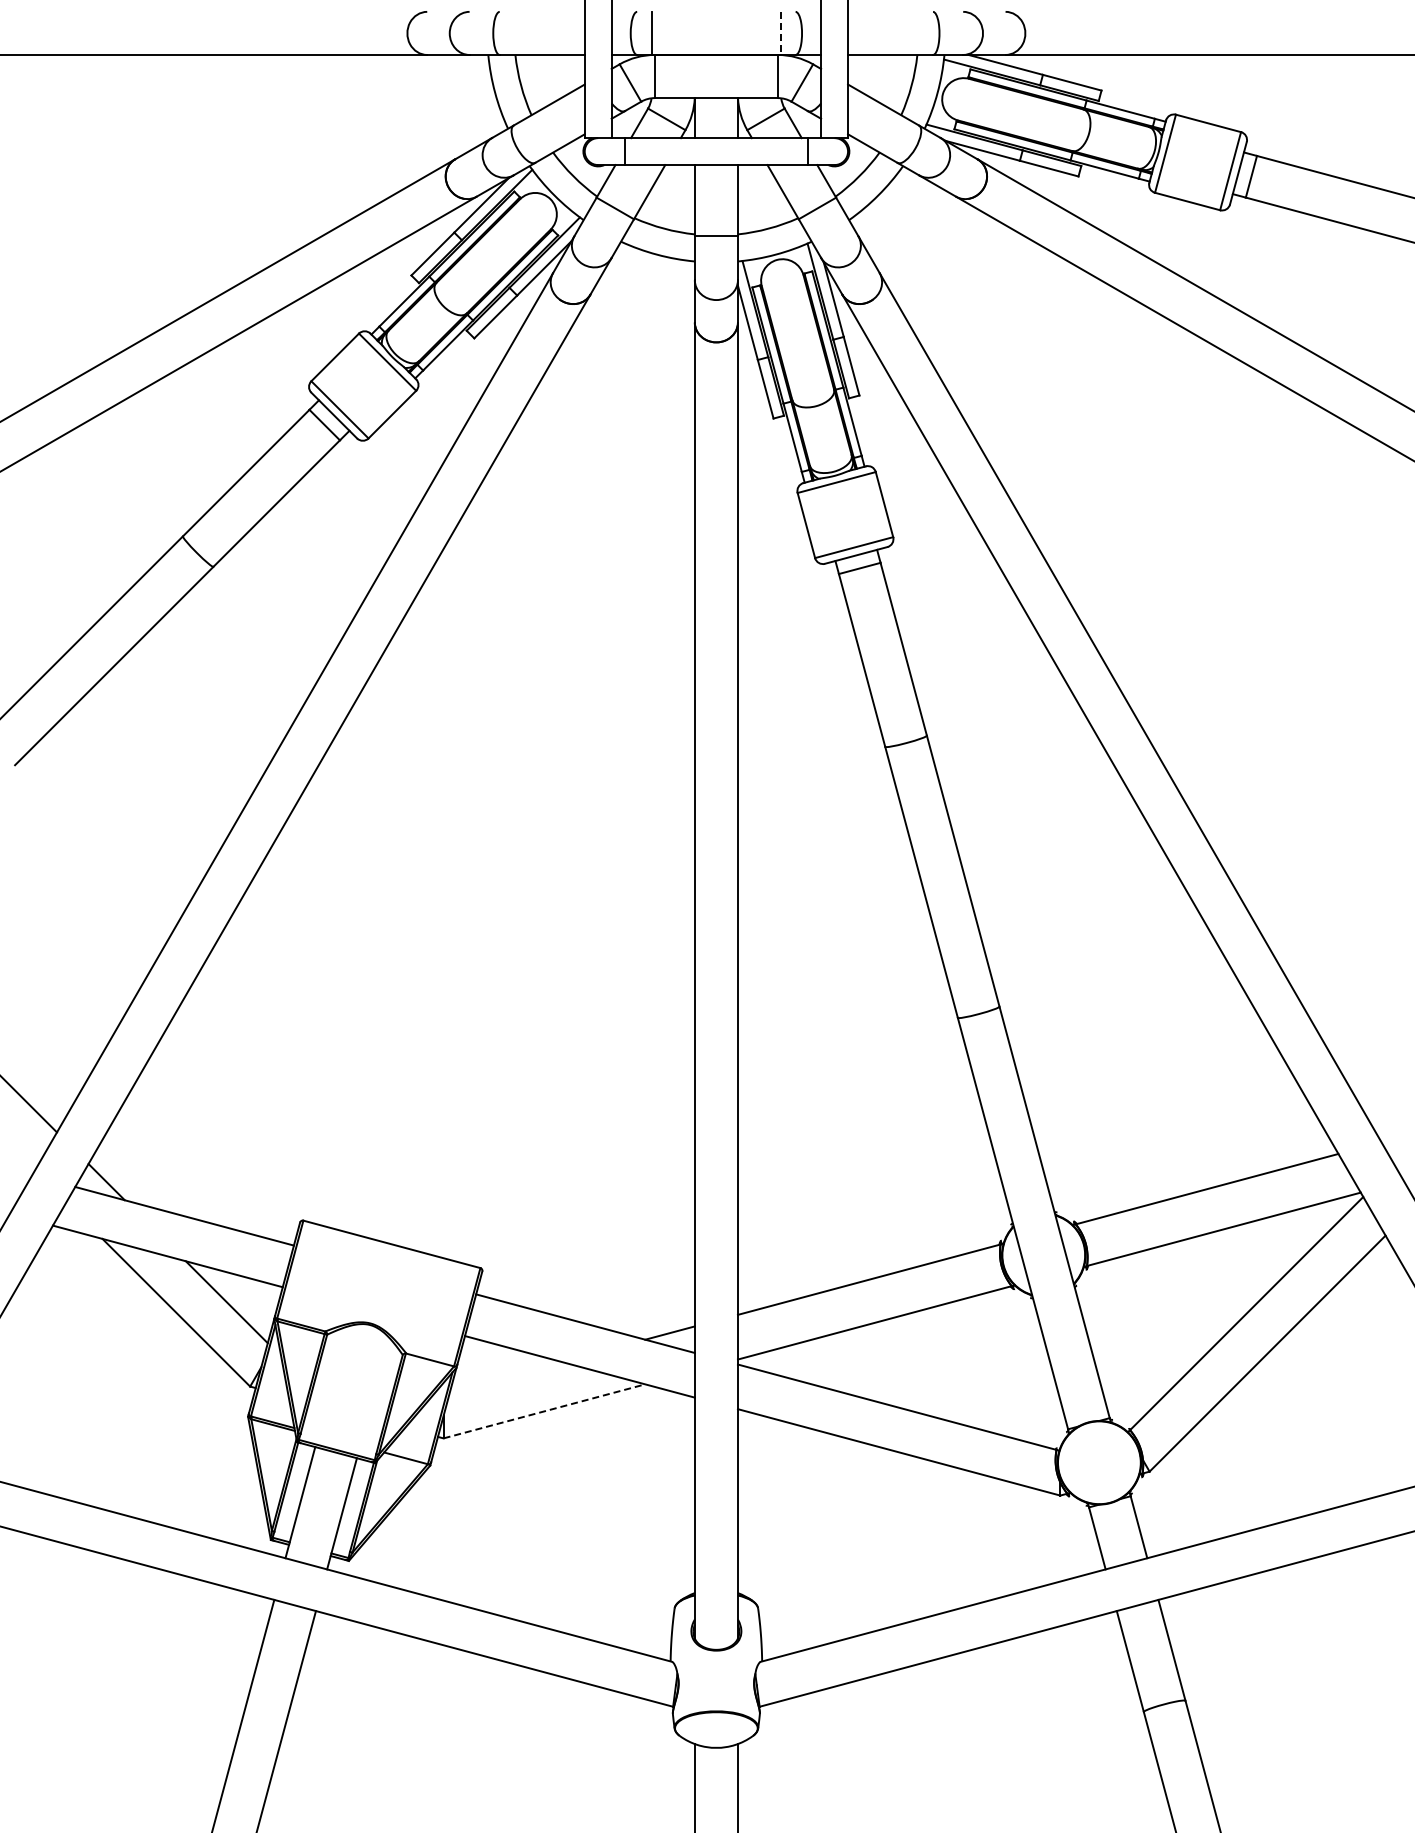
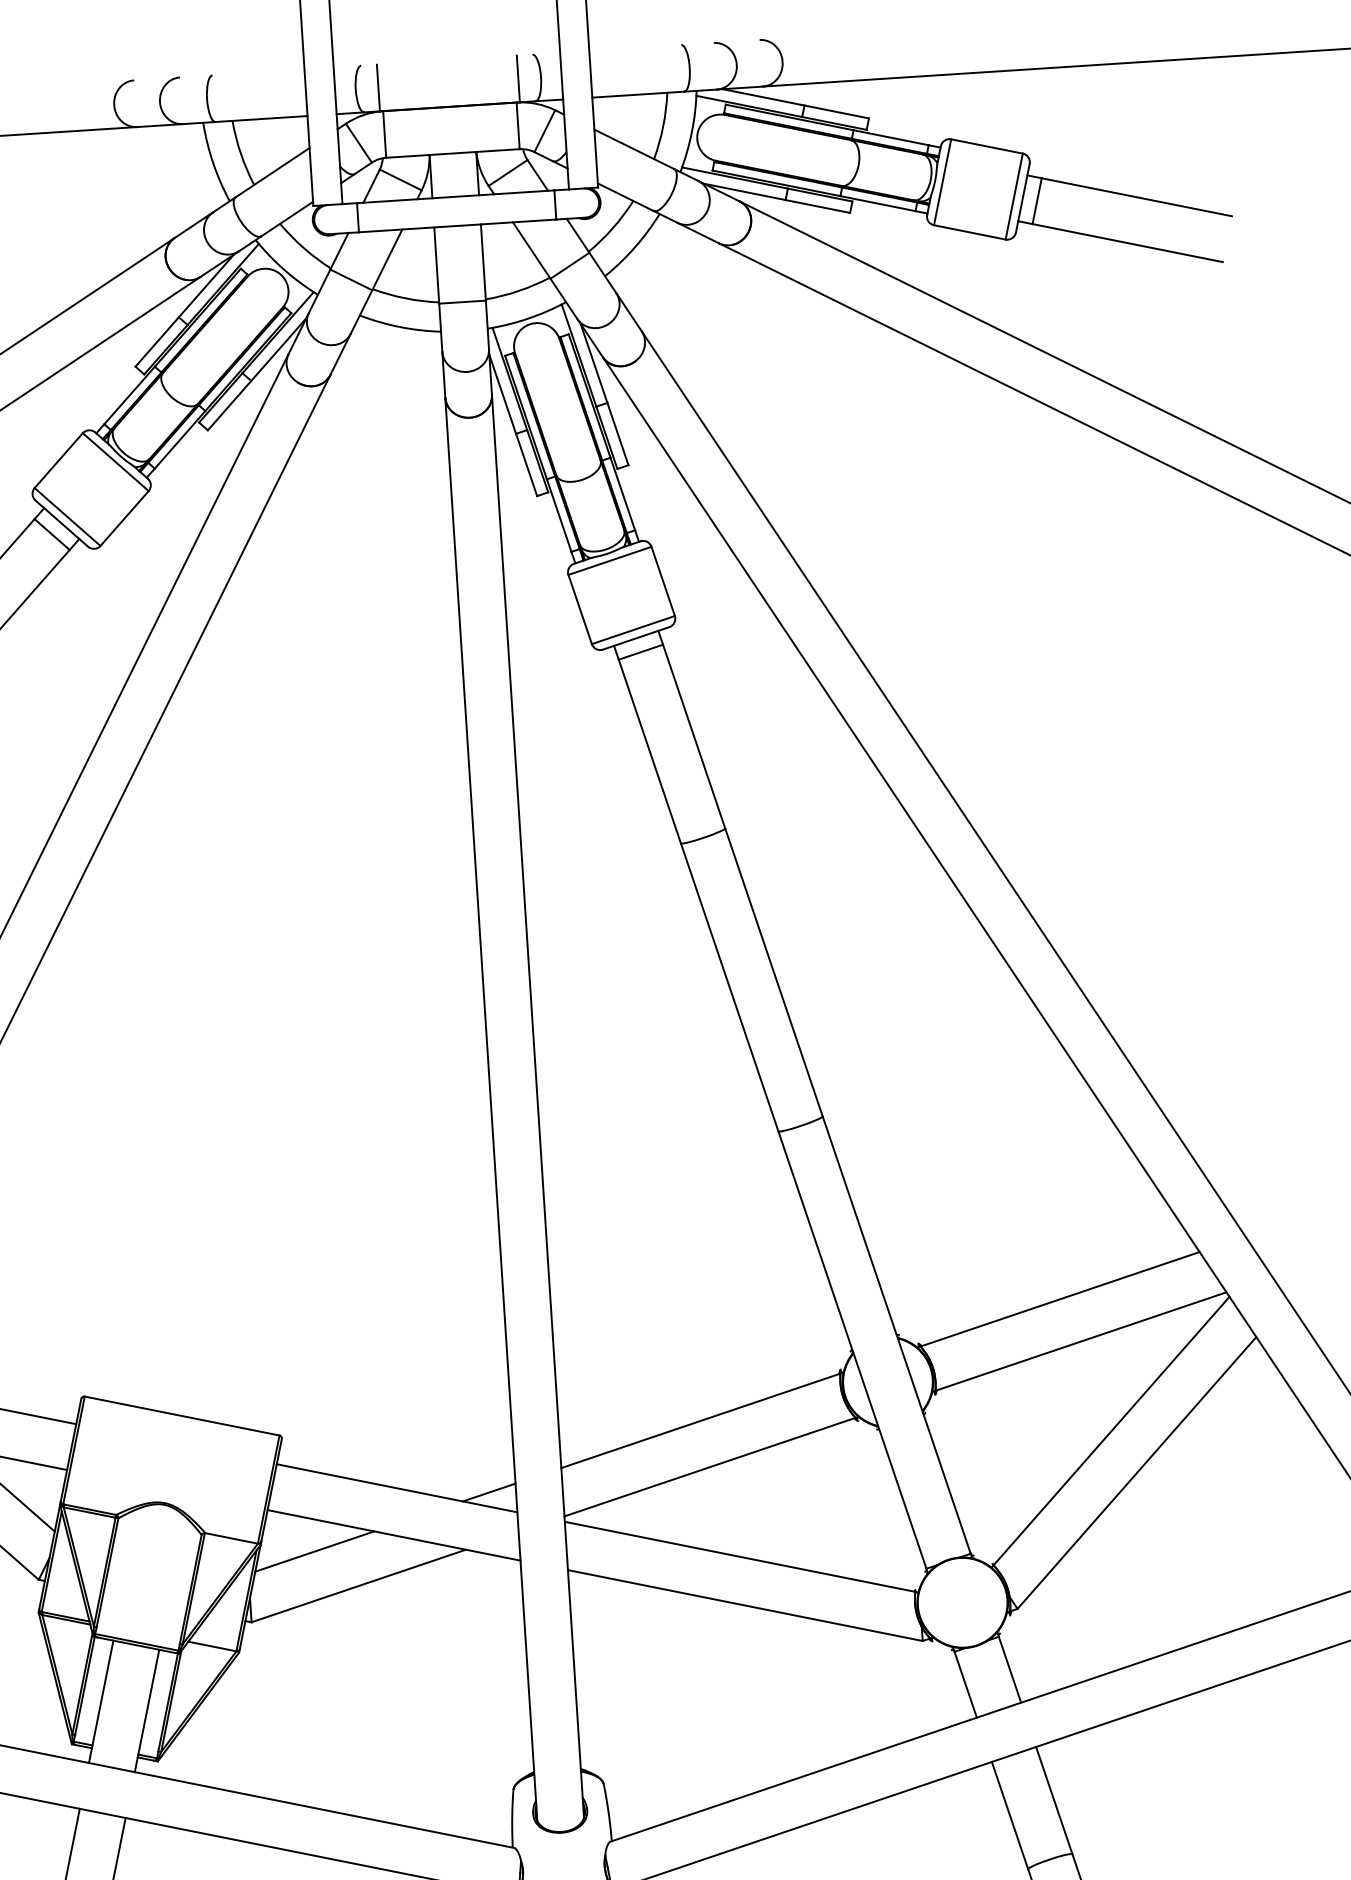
line: (781, 33) -> (518, 79), dashed -> solid
line: (505, 1377) -> (314, 1552), added
line: (544, 1411) -> (358, 1586), dashed -> solid

